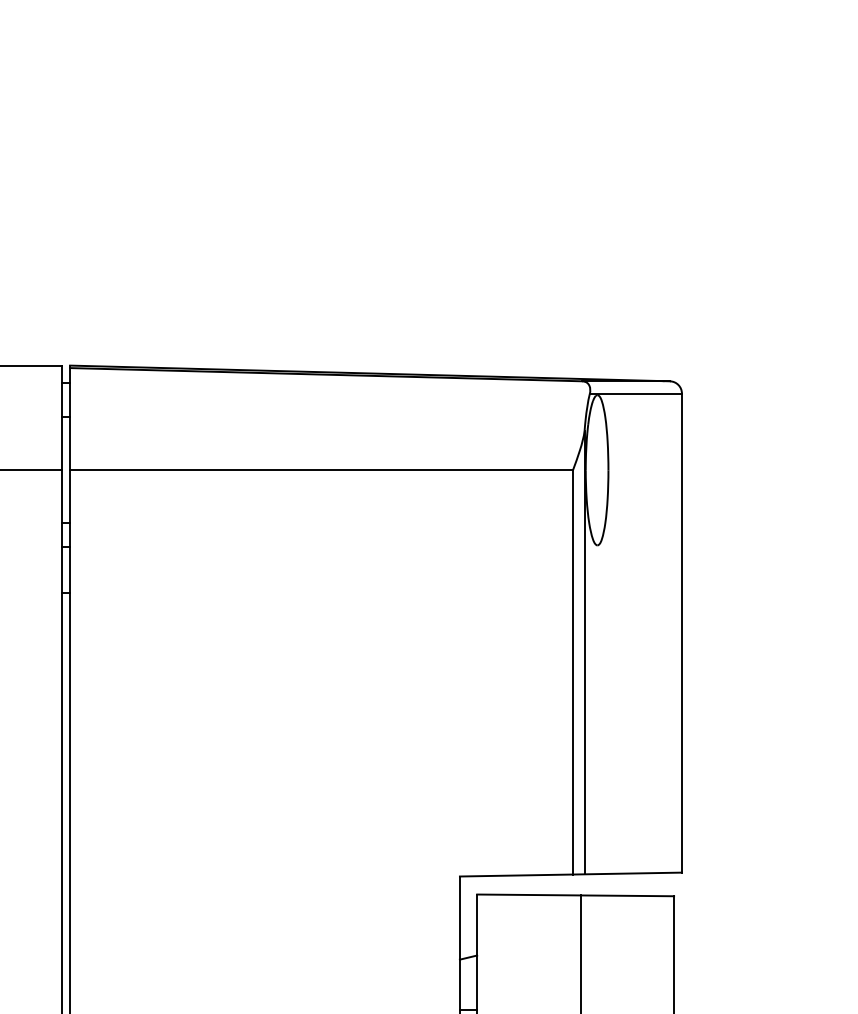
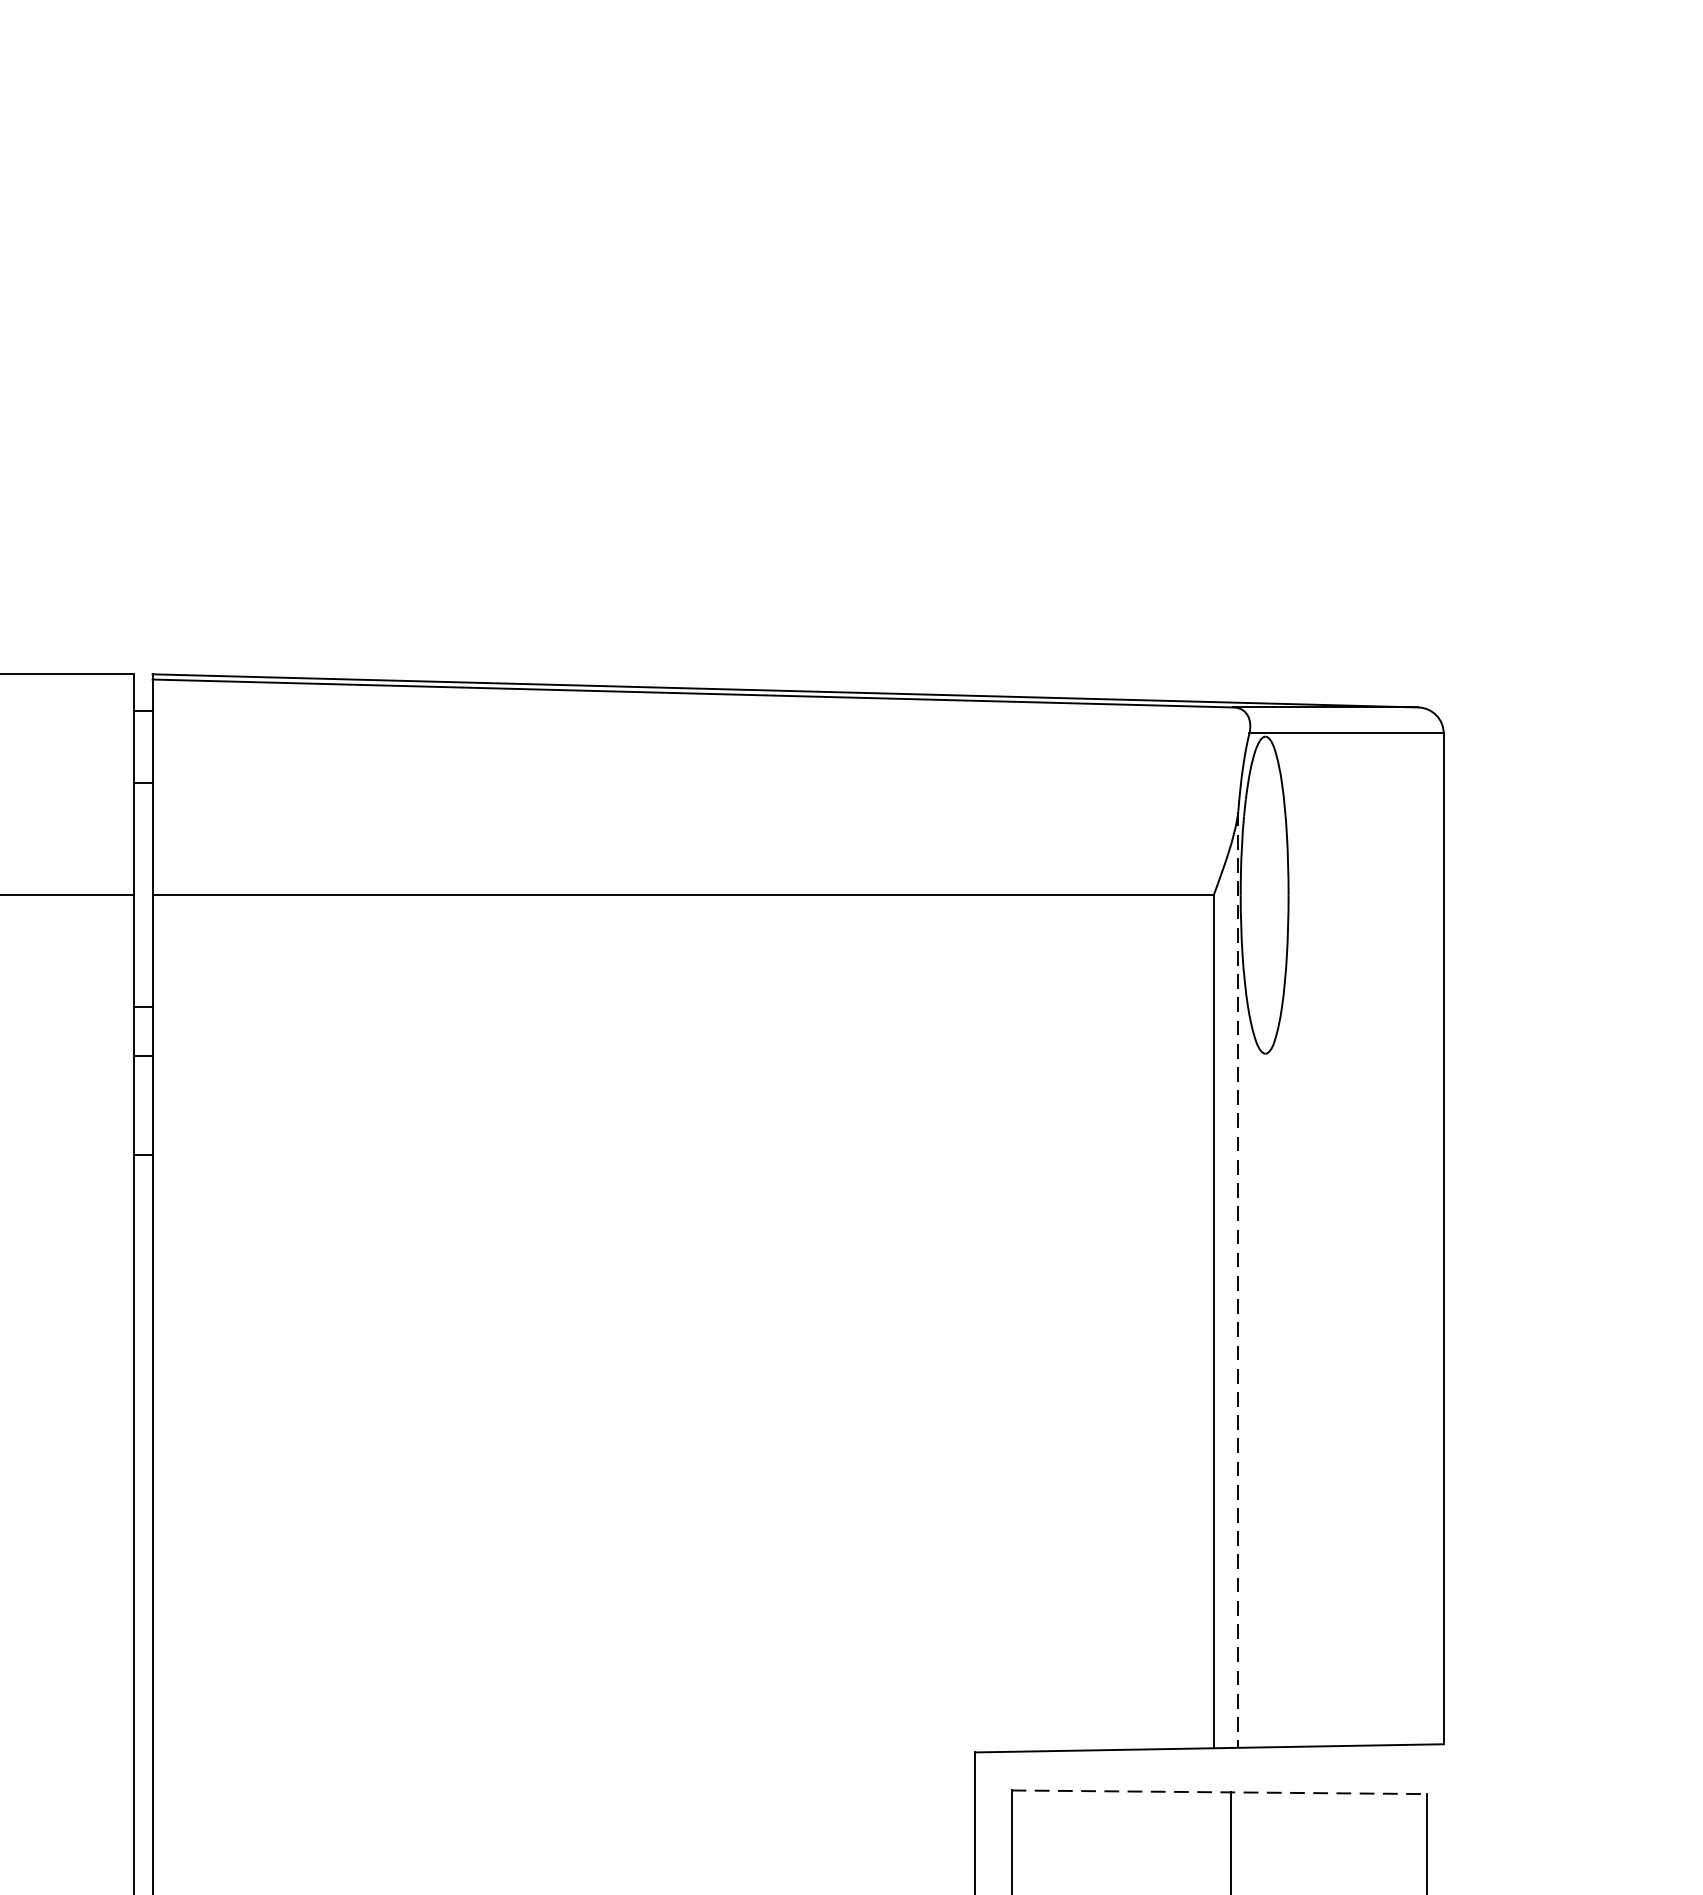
line: (584, 652) -> (1238, 1279), solid -> dashed
line: (576, 895) -> (1221, 1792), solid -> dashed

